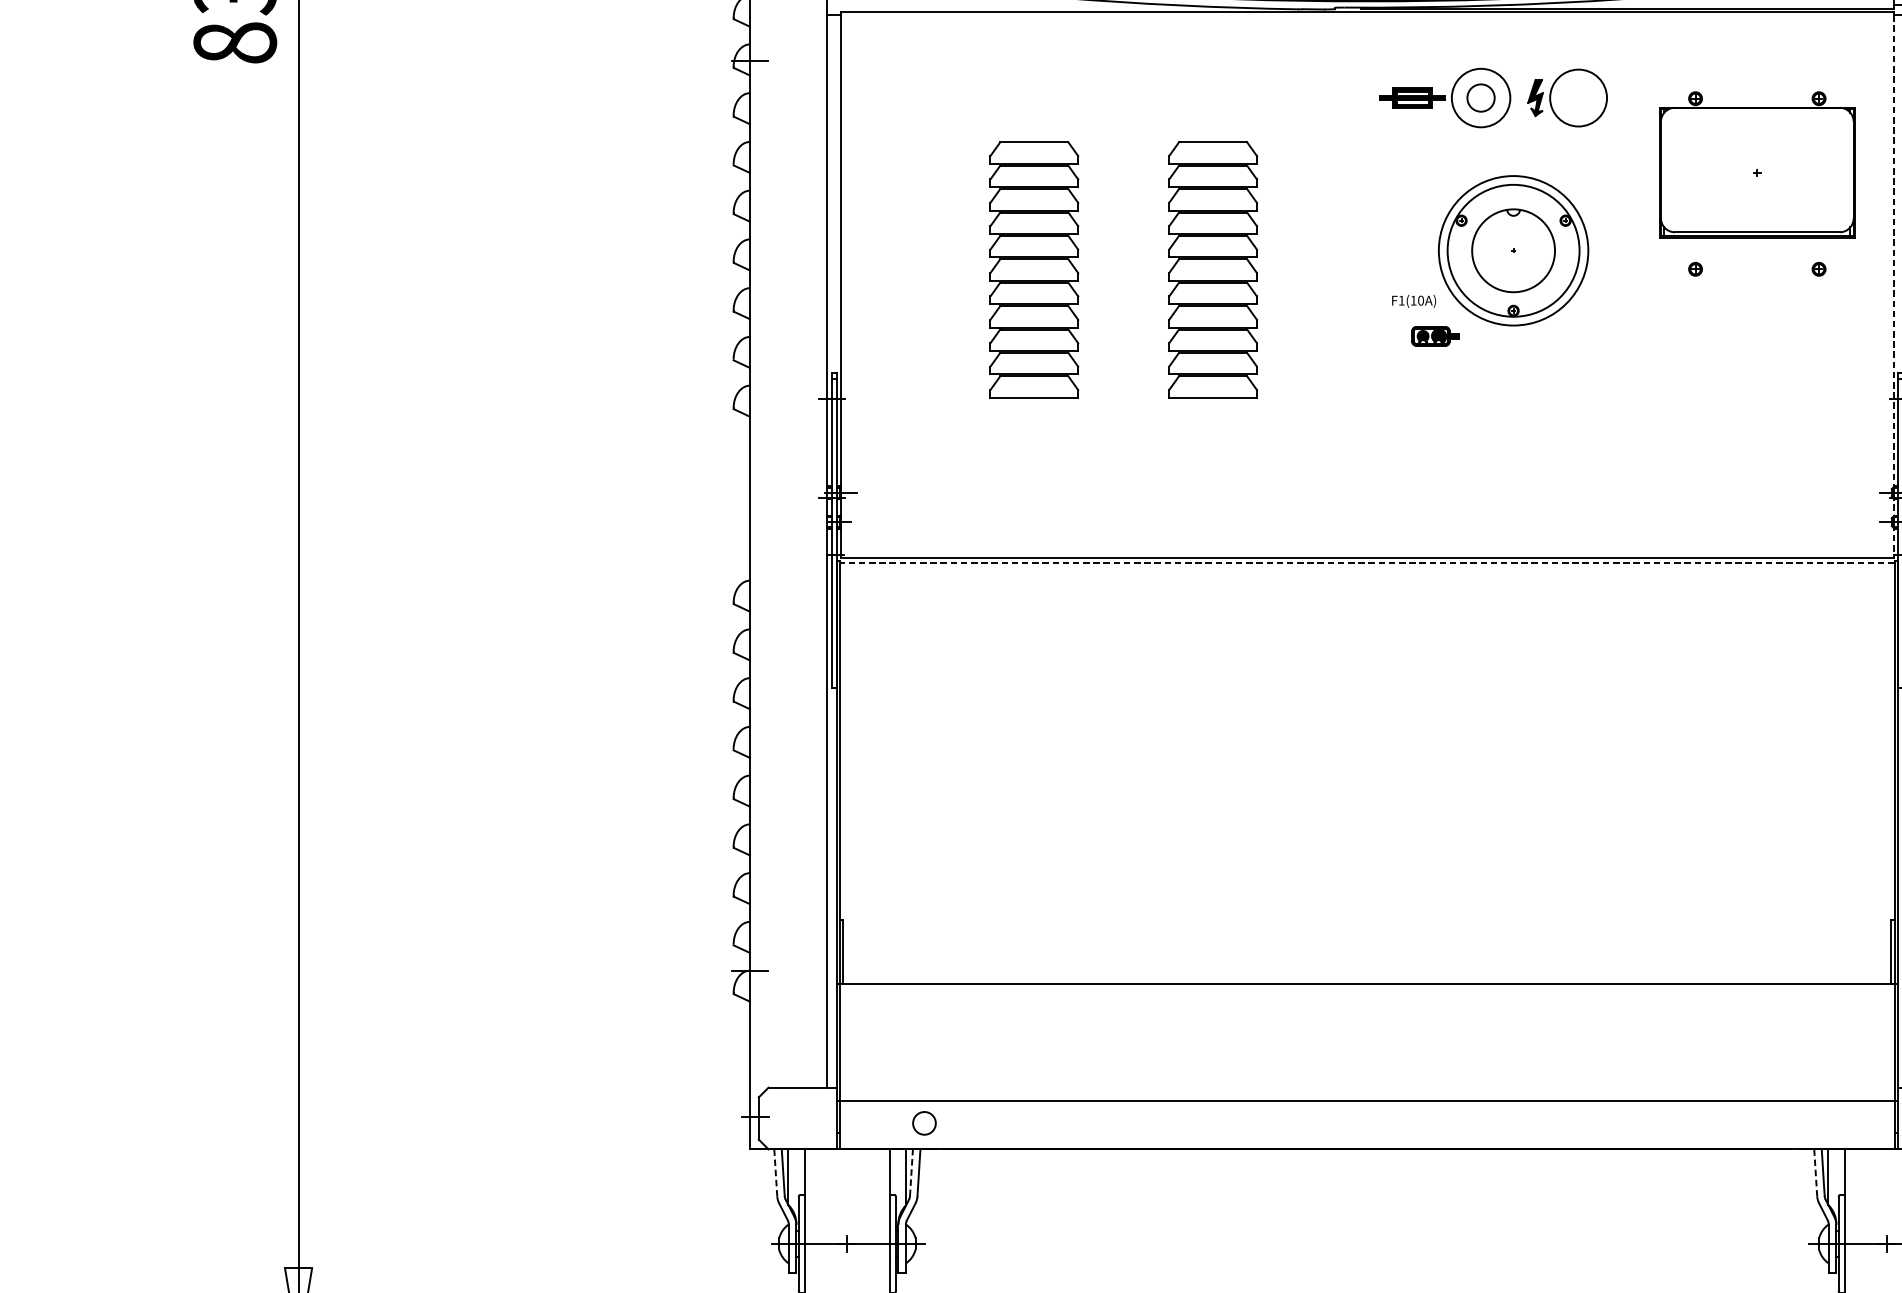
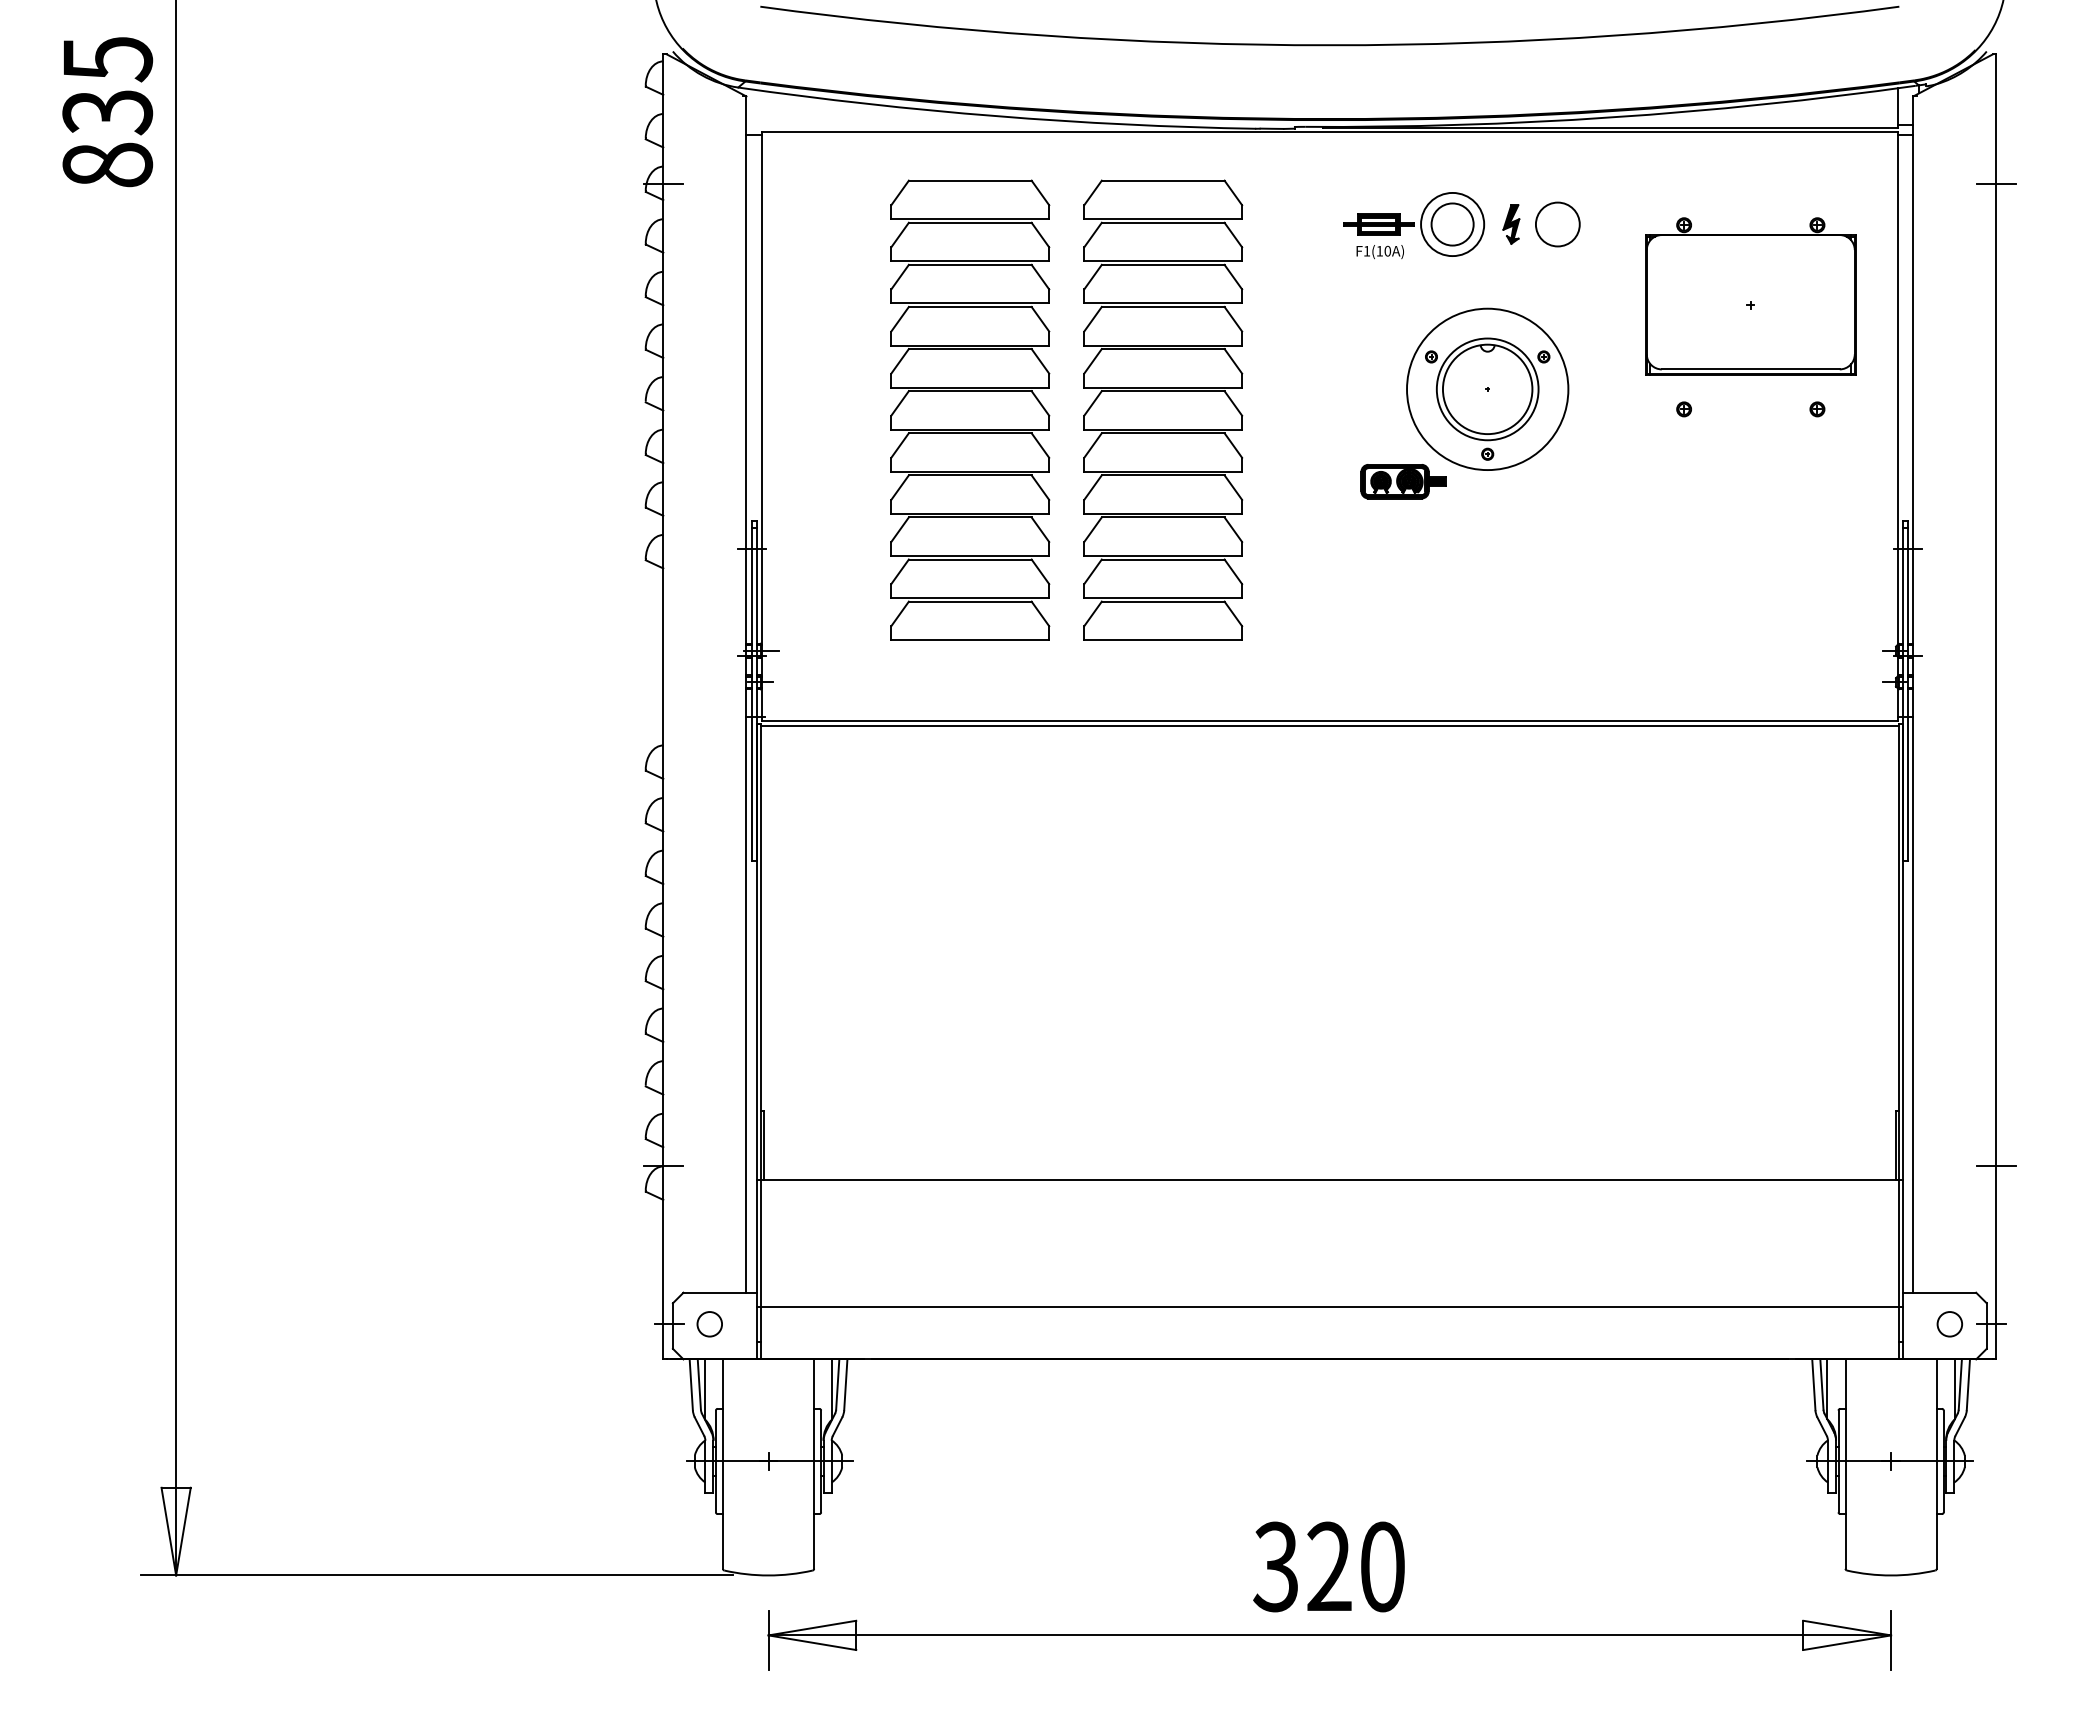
circle: (1480, 98) -> (1452, 224), size x1.43
circle: (1578, 98) -> (1557, 224), size x0.71
circle: (1513, 250) -> (1487, 389), size x0.71
part: (1034, 269) -> (970, 409), size x1.67
part: (1213, 269) -> (1163, 409), size x1.67
line: (1894, 285) -> (1898, 426), dashed -> solid
text: (1413, 301) -> (1379, 252), moved
part: (1435, 336) -> (1403, 481), size x1.67
line: (1367, 562) -> (1329, 725), dashed -> solid
circle: (924, 1123) -> (709, 1324), moved
line: (775, 1172) -> (691, 1384), dashed -> solid
line: (911, 1172) -> (837, 1384), dashed -> solid
line: (1815, 1173) -> (1813, 1385), dashed -> solid

